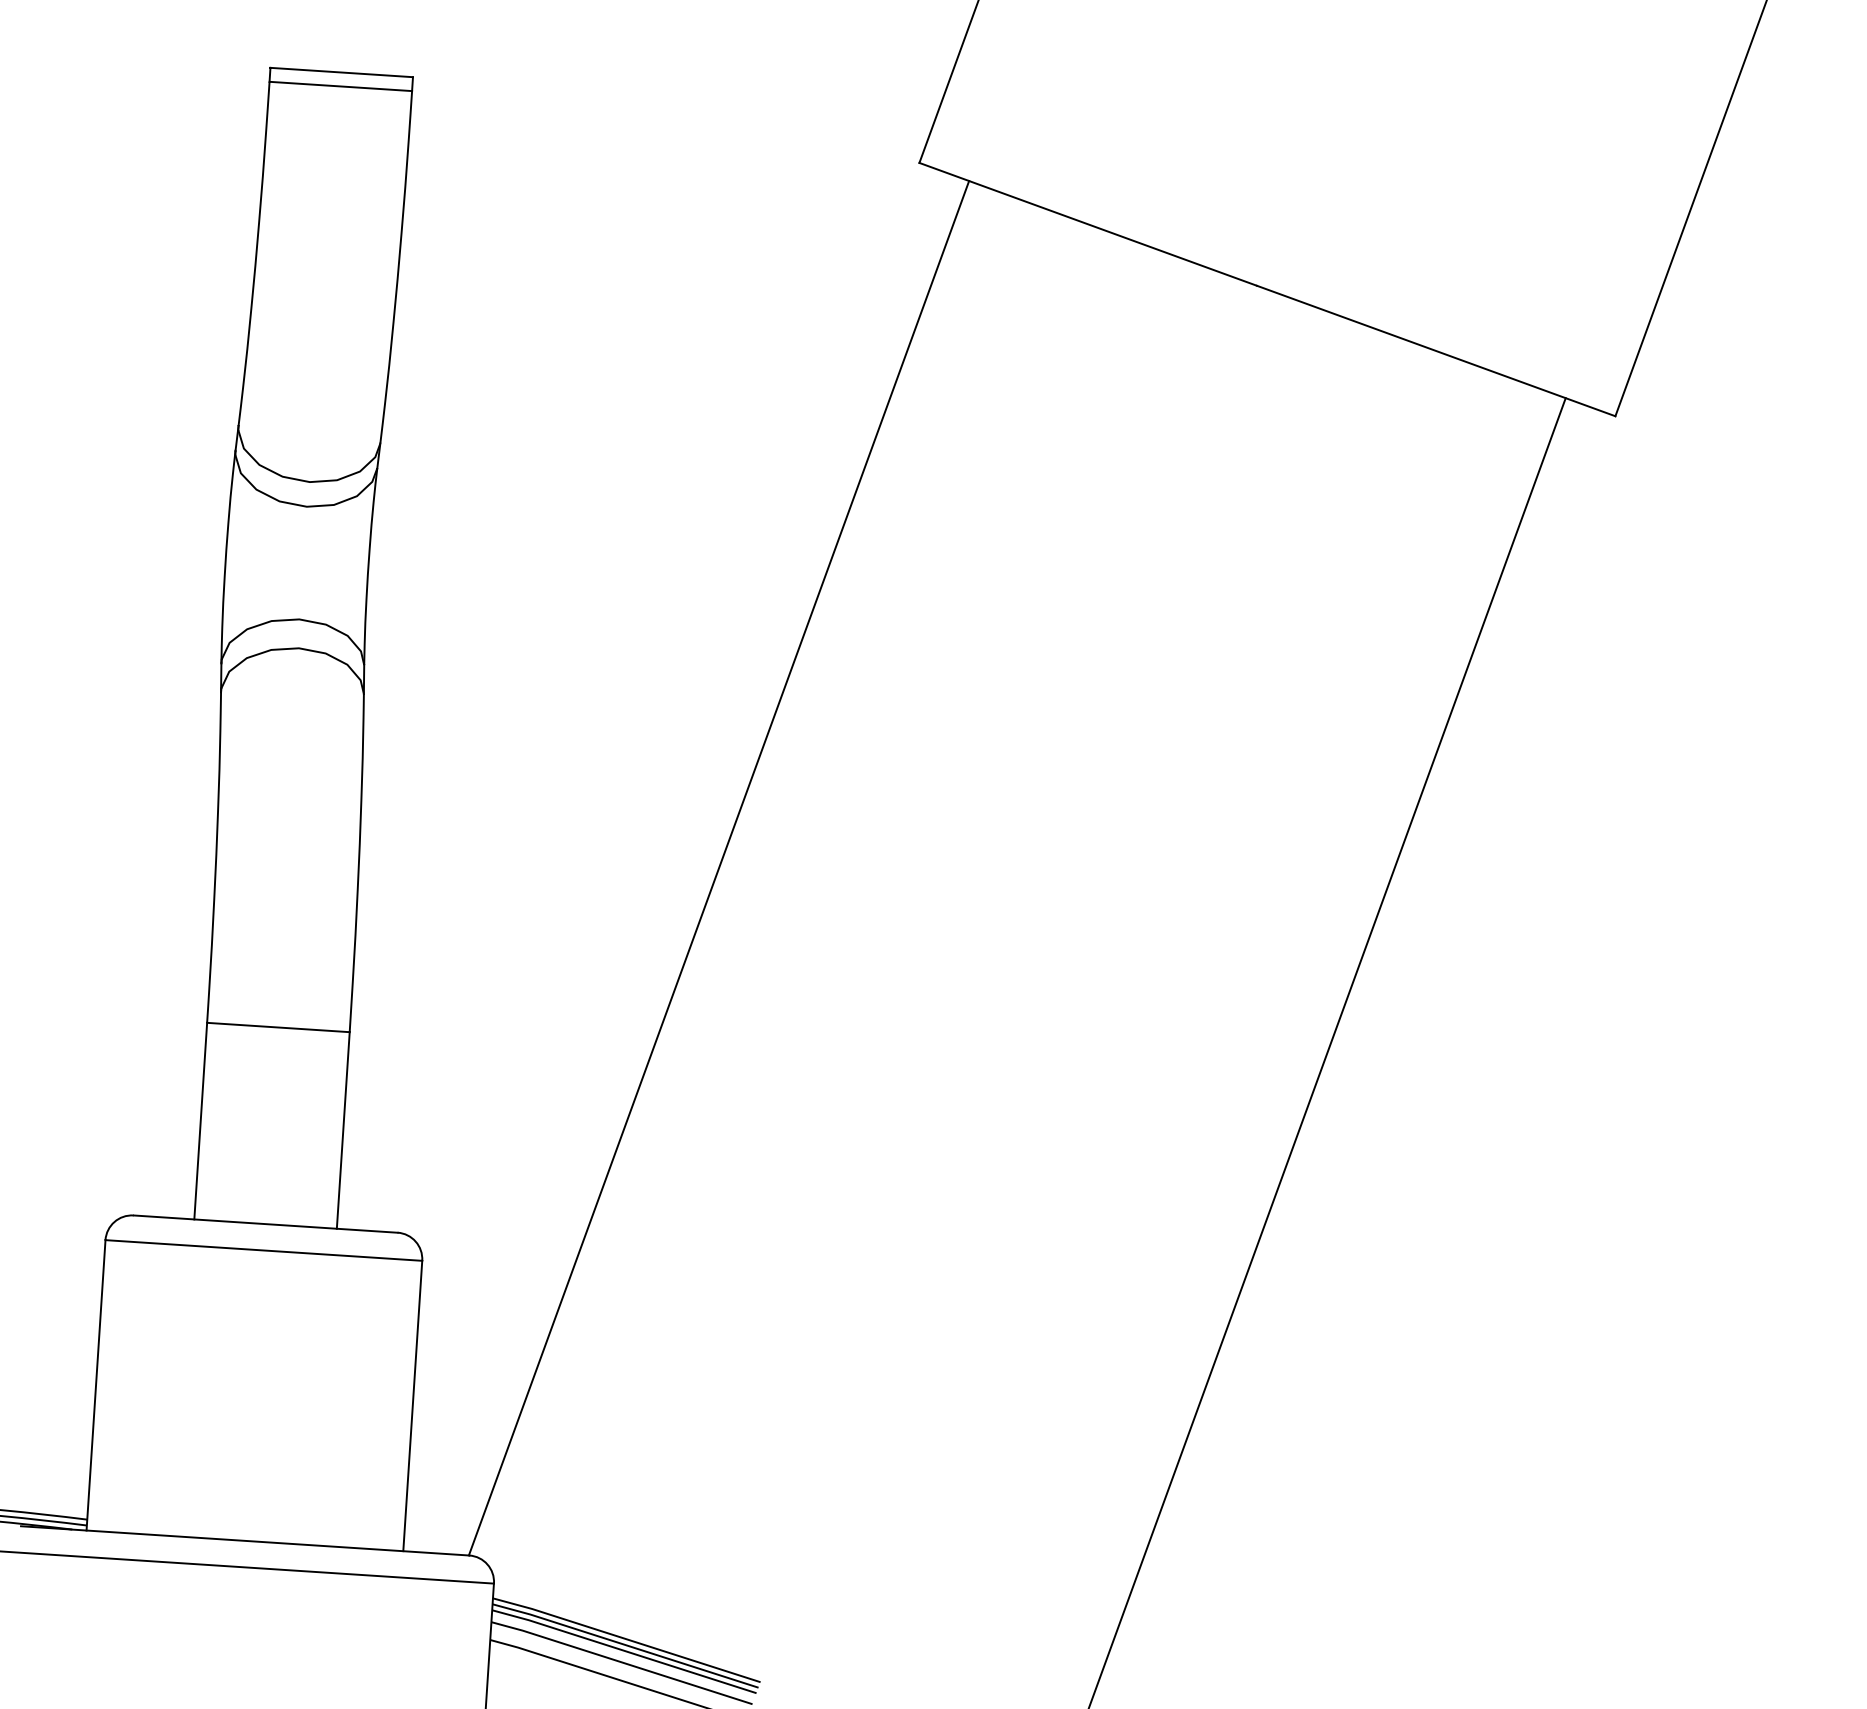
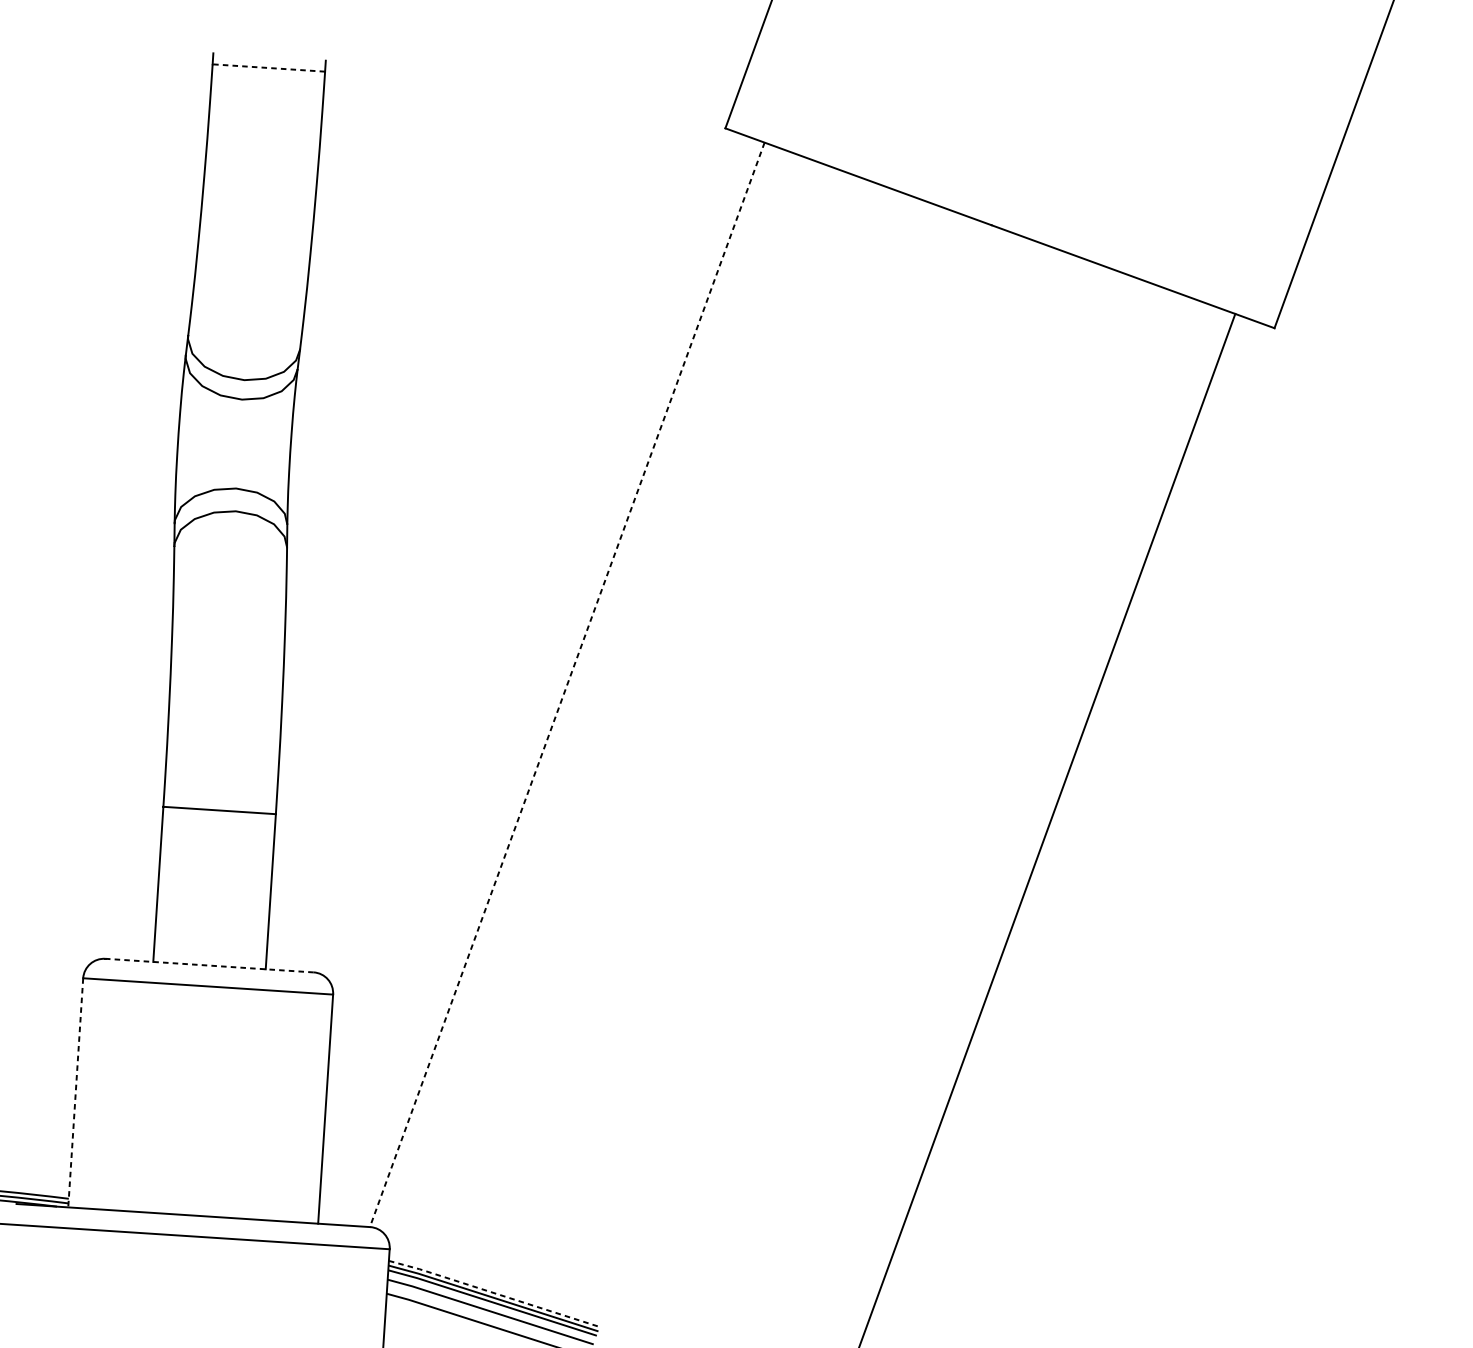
line: (341, 72) -> (269, 57), removed
line: (340, 86) -> (268, 68), solid -> dashed
line: (718, 868) -> (566, 685), solid -> dashed
line: (265, 1224) -> (209, 965), solid -> dashed
line: (96, 1385) -> (76, 1092), solid -> dashed
line: (626, 1639) -> (494, 1293), solid -> dashed

